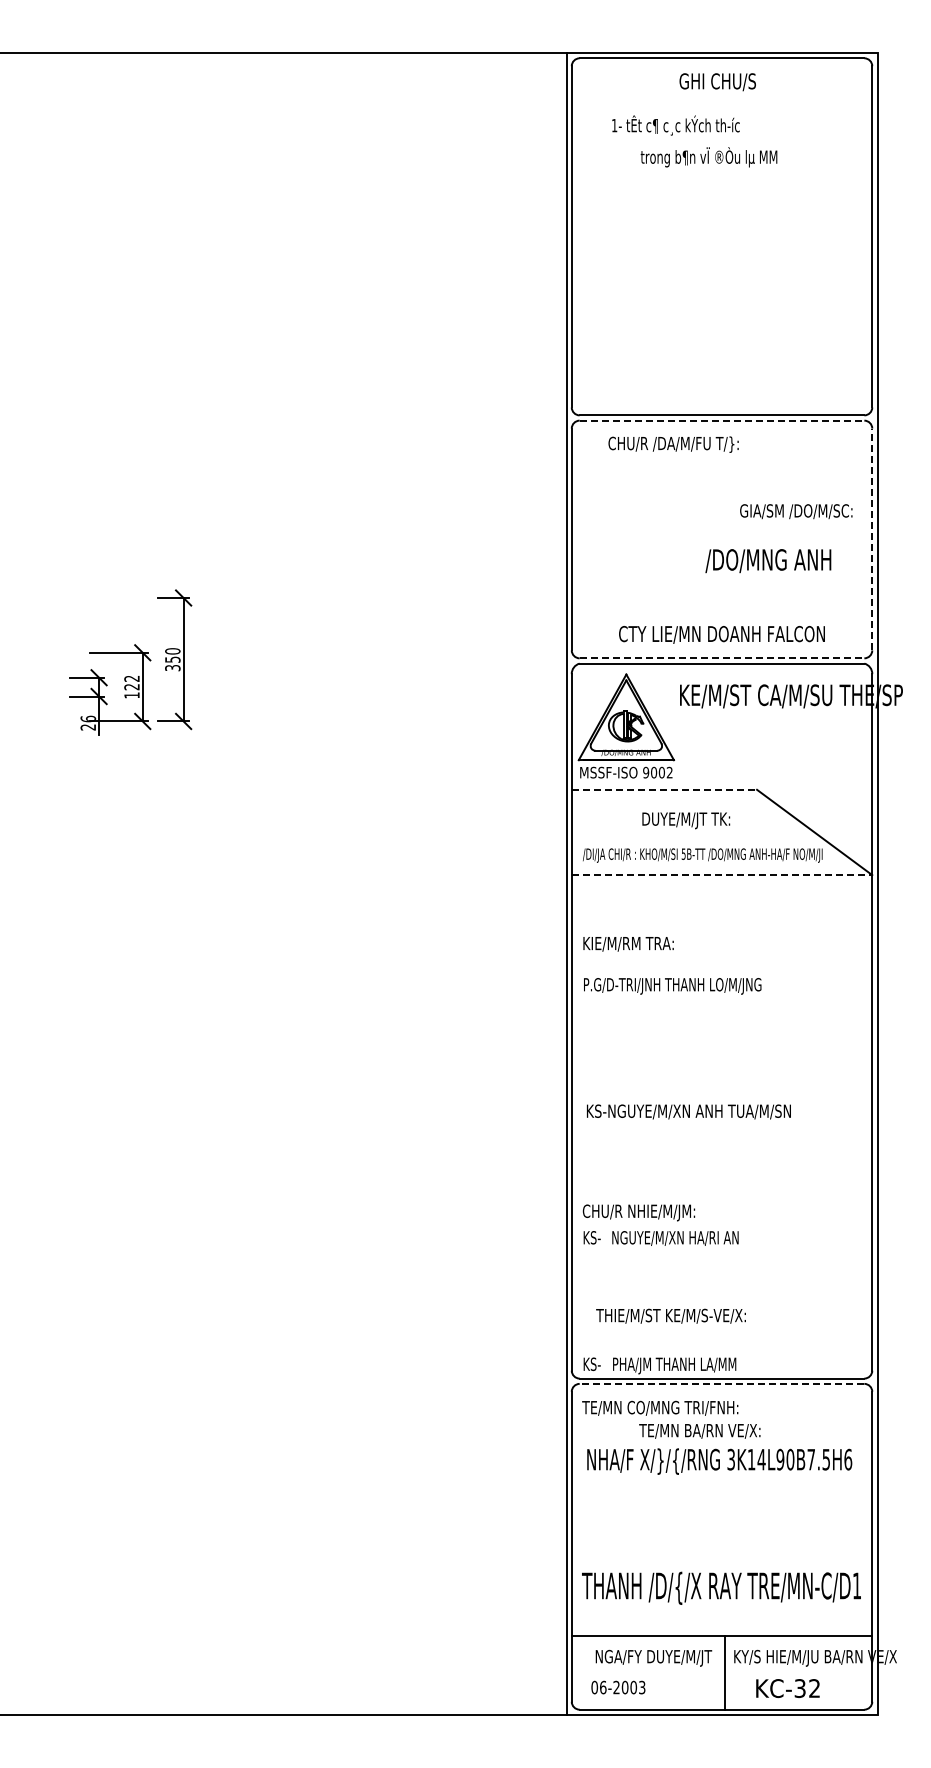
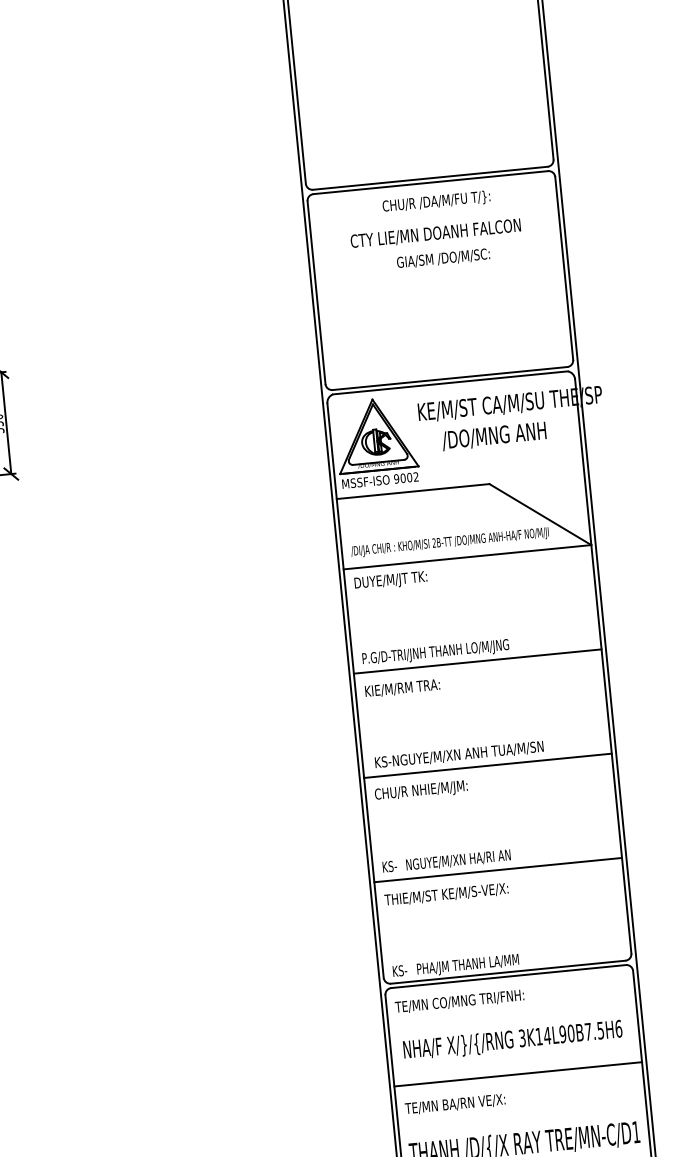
line: (722, 420) -> (431, 182), dashed -> solid
text: (673, 444) -> (436, 201), moved
text: (796, 511) -> (443, 258), moved
line: (872, 539) -> (564, 268), dashed -> solid
text: (768, 561) -> (494, 436), moved
text: (721, 634) -> (435, 233), moved
line: (722, 658) -> (450, 378), dashed -> solid
line: (664, 789) -> (413, 491), dashed -> solid
text: (686, 820) -> (391, 580), moved
text: (683, 853) -> (434, 542), 5B-TT -> 2B-TT
line: (722, 875) -> (467, 557), dashed -> solid
text: (628, 944) -> (402, 688), moved
line: (721, 1001) -> (477, 661), added
line: (721, 1128) -> (487, 766), added
text: (638, 1212) -> (420, 790), moved
line: (721, 1254) -> (497, 869), added
text: (670, 1315) -> (446, 894), moved
line: (721, 1383) -> (508, 976), dashed -> solid
text: (699, 1431) -> (455, 1104), moved
line: (721, 1502) -> (517, 1074), added

